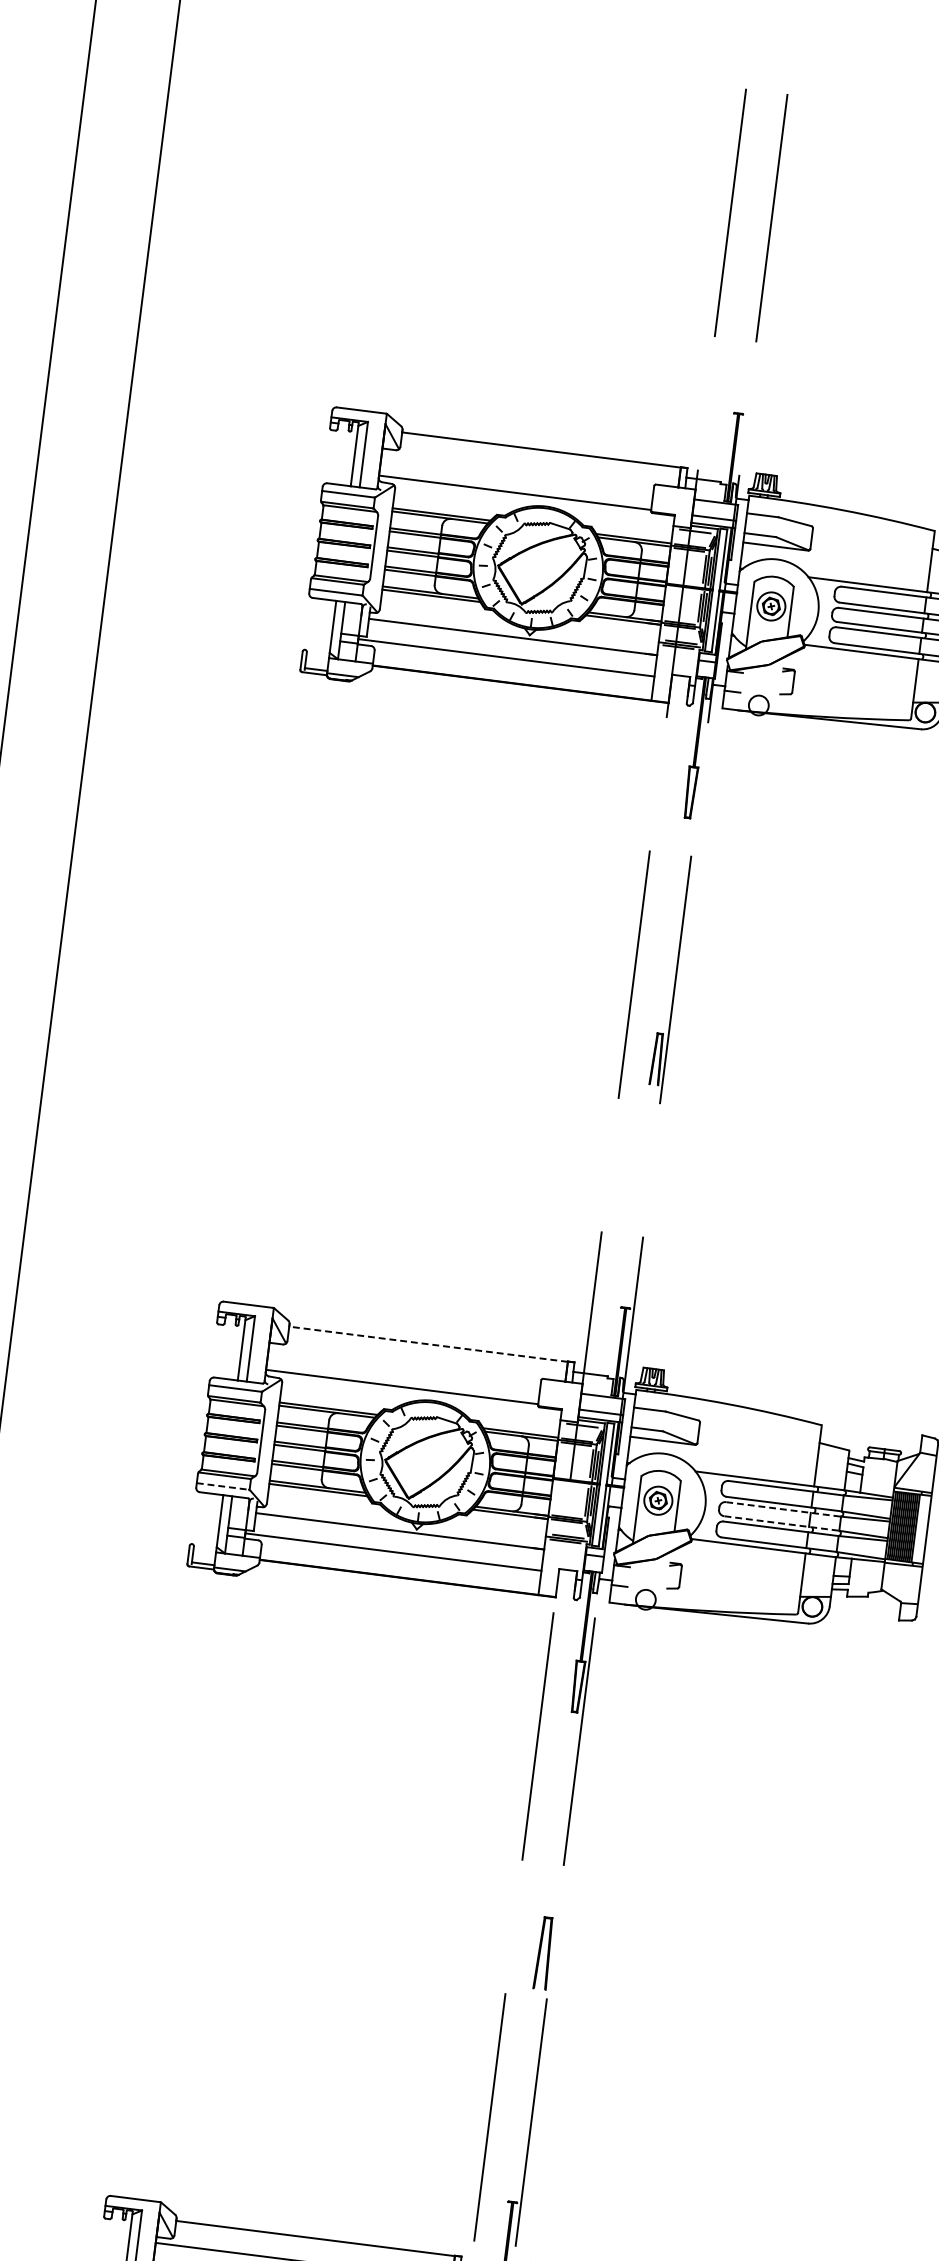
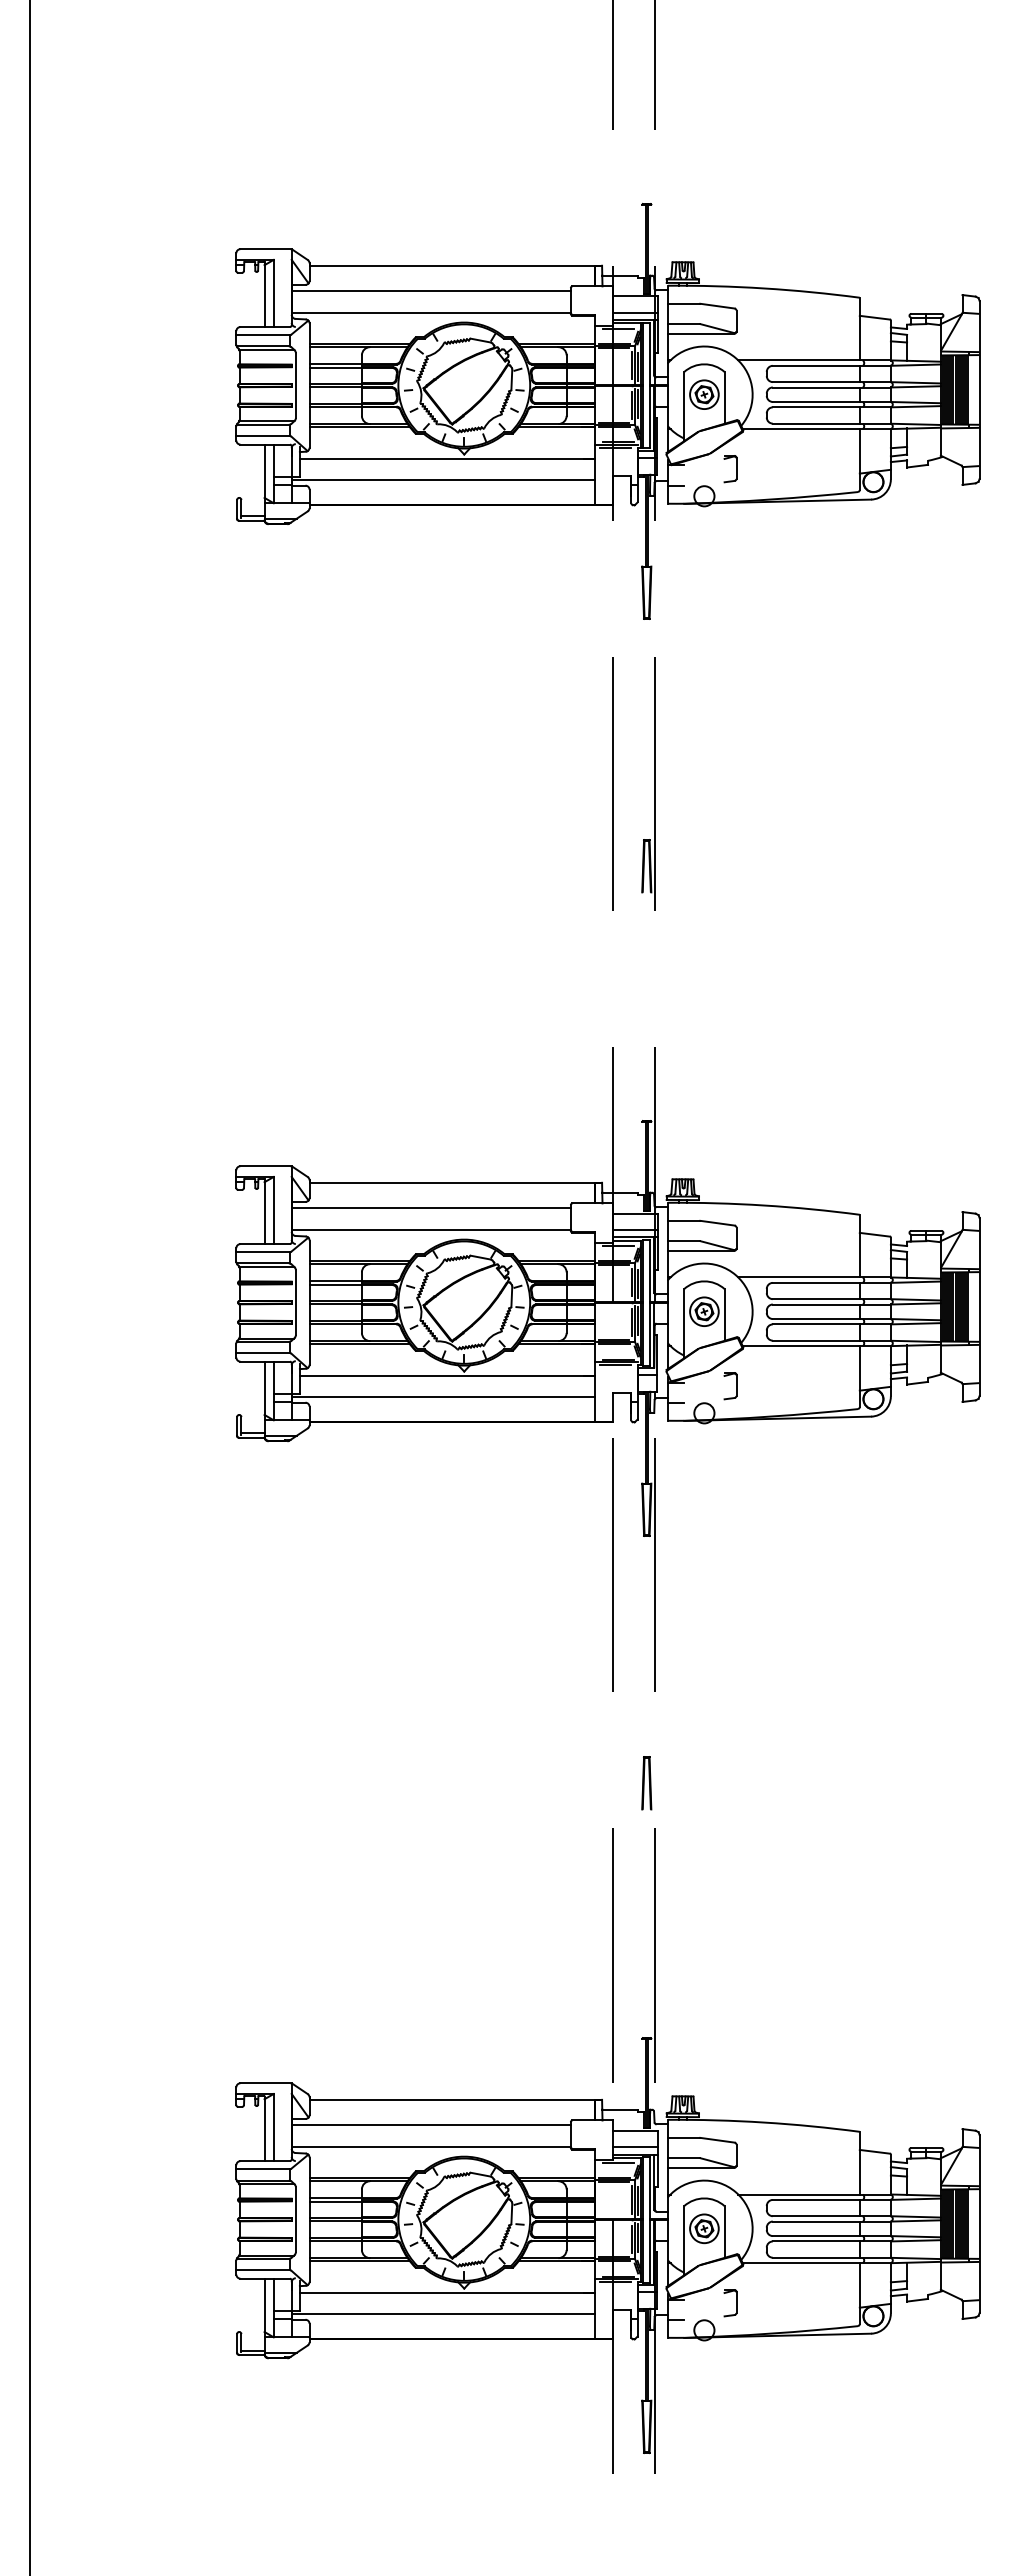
line: (517, 471) -> (430, 290), added
line: (428, 1344) -> (452, 1183), dashed -> solid
line: (404, 1365) -> (430, 1207), added
line: (223, 1486) -> (263, 1352), dashed -> solid
line: (783, 1509) -> (831, 1304), dashed -> solid
line: (781, 1523) -> (831, 1319), dashed -> solid
part: (543, 1953) -> (646, 1783), size x0.71

